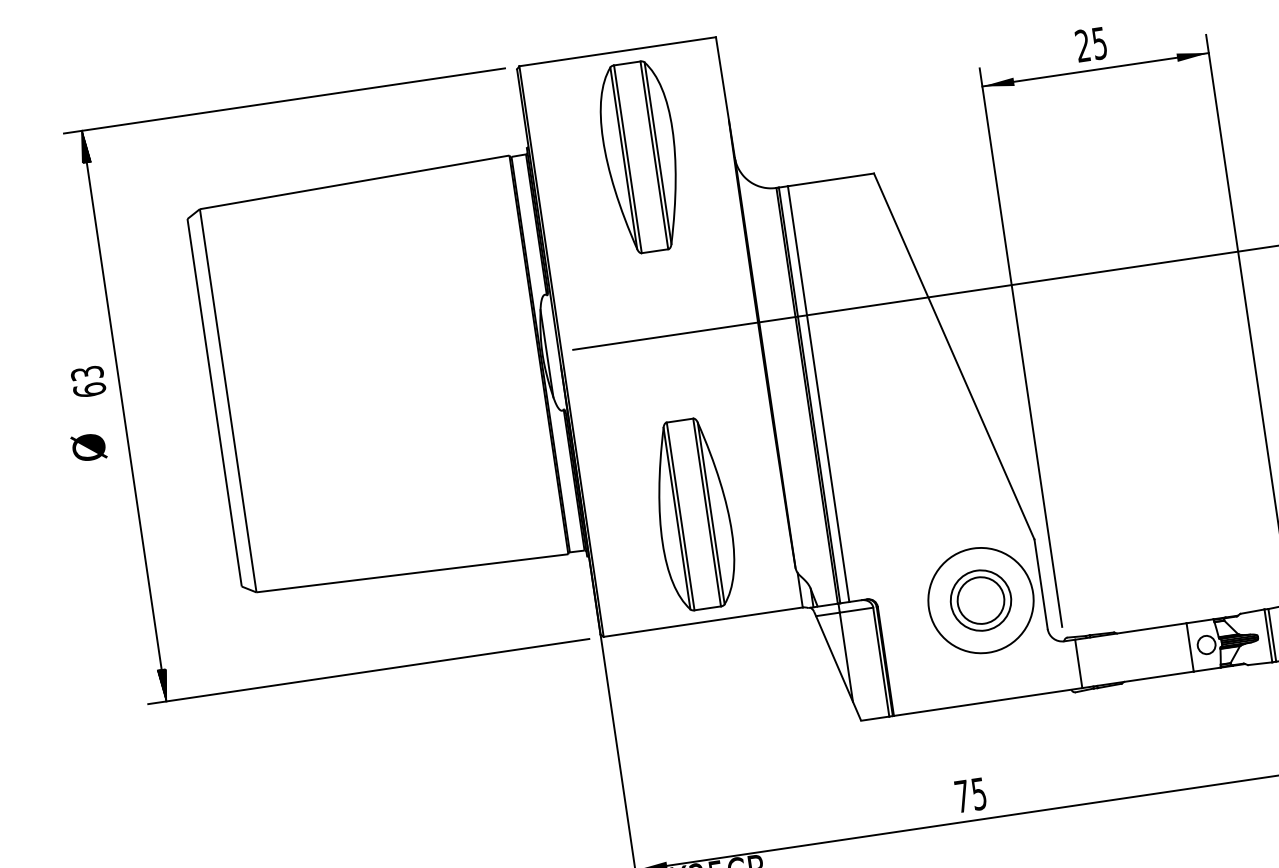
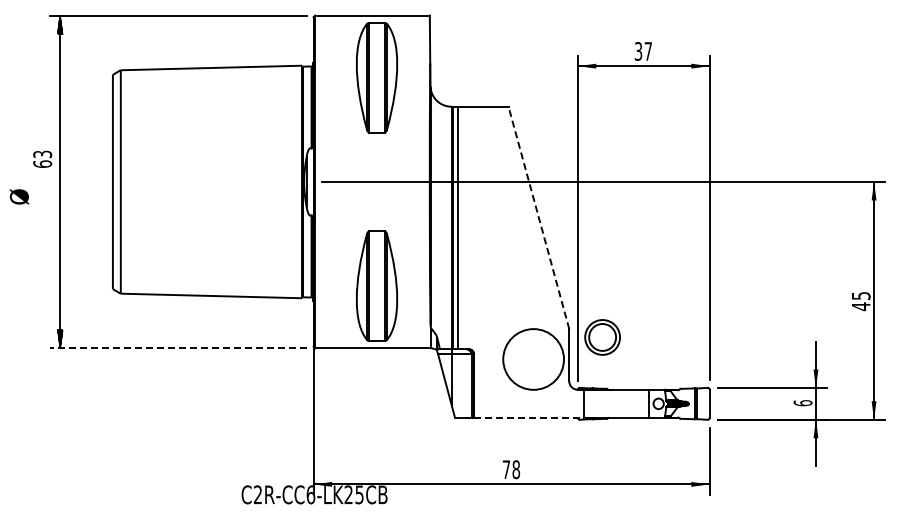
text: (1091, 44) -> (643, 51), 25 -> 37
line: (953, 355) -> (538, 217), solid -> dashed
text: (89, 446) -> (19, 196), moved
part: (980, 600) -> (602, 337), moved
line: (369, 671) -> (178, 348), solid -> dashed
line: (988, 701) -> (529, 417), solid -> dashed
text: (979, 793) -> (516, 469), 75 -> 78

